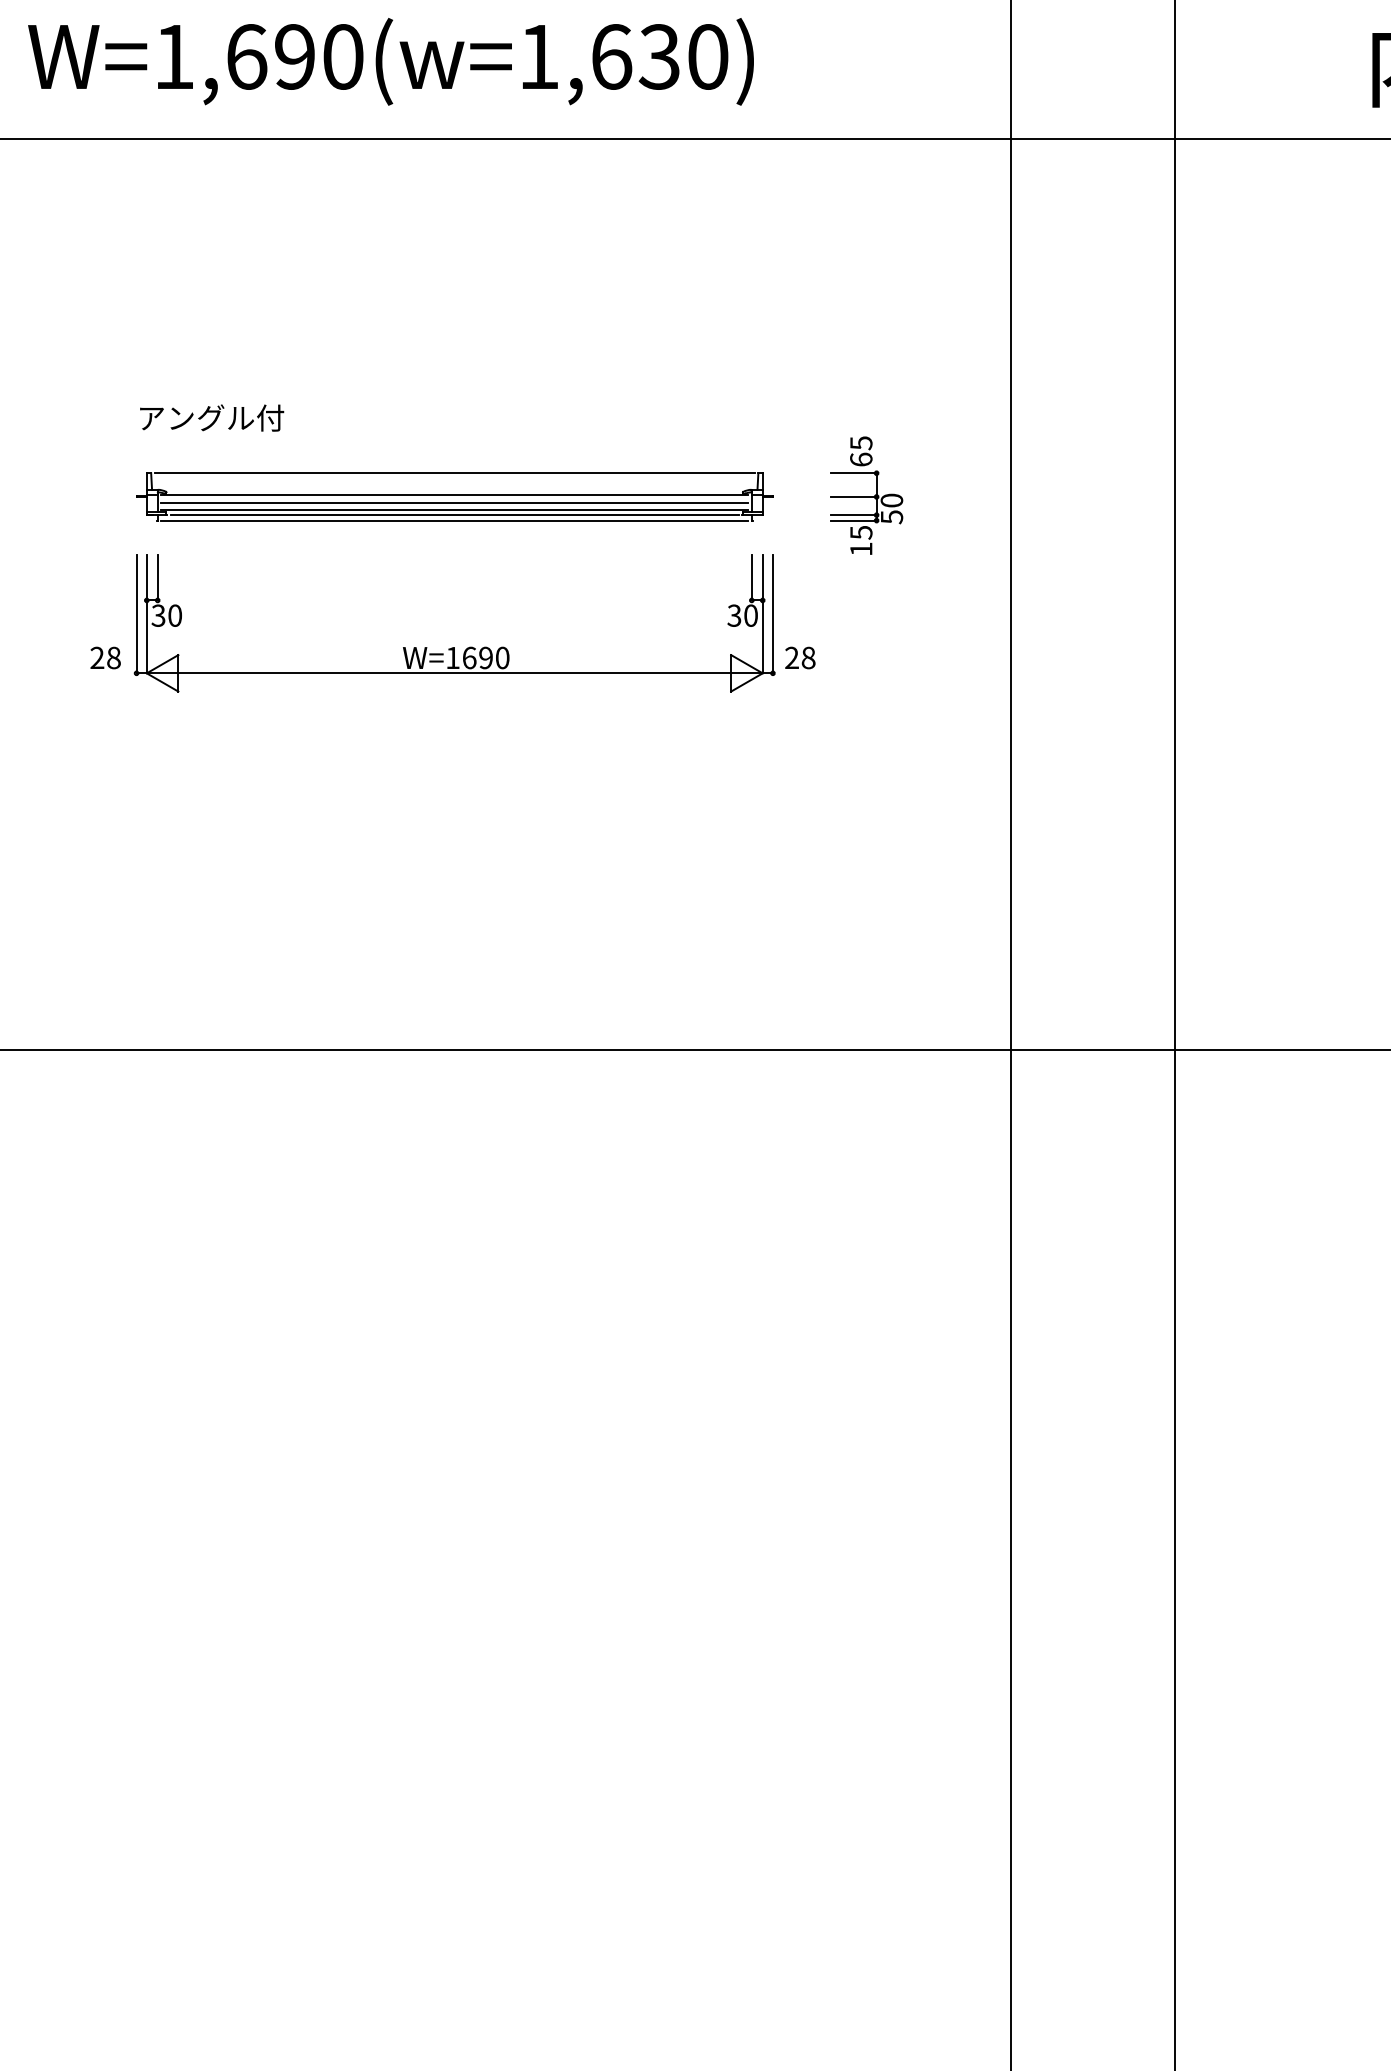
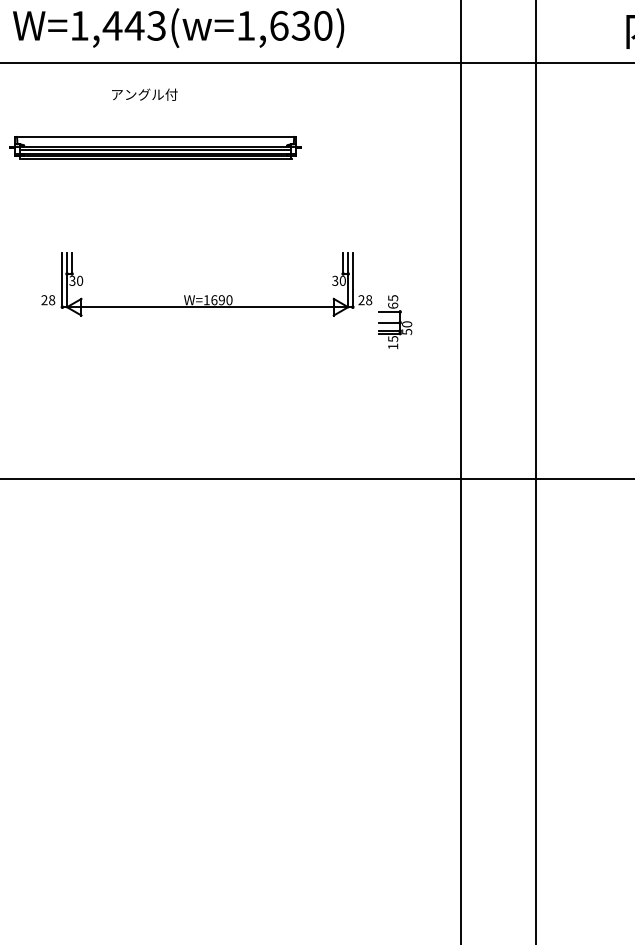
text: (292, 56) -> (133, 25), W=1,690(w=1,630) -> W=1,443(w=1,630)
text: (211, 417) -> (144, 94), moved
part: (454, 496) -> (155, 147), moved
part: (866, 496) -> (395, 322), moved

